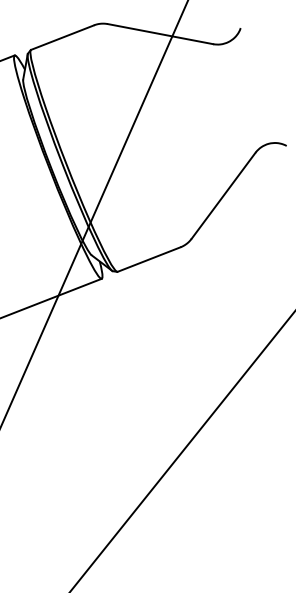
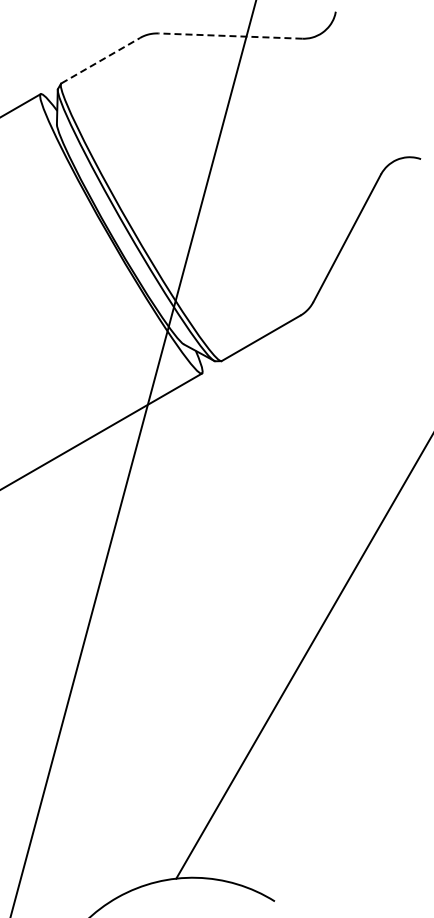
line: (159, 34) -> (229, 36), solid -> dashed
line: (63, 37) -> (101, 60), solid -> dashed

